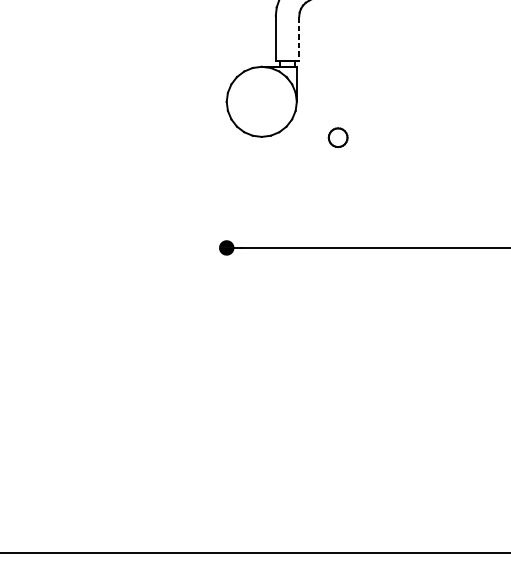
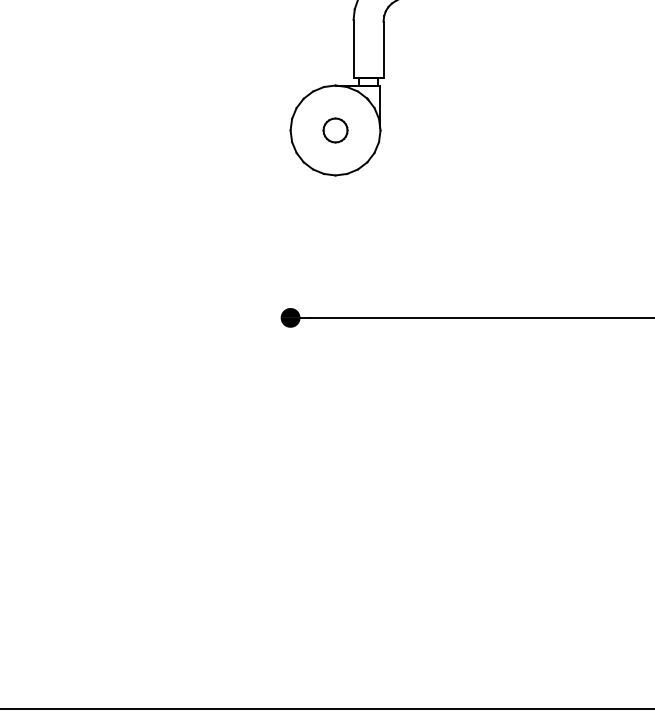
line: (299, 39) -> (383, 50), dashed -> solid
part: (338, 137) -> (335, 130), moved

